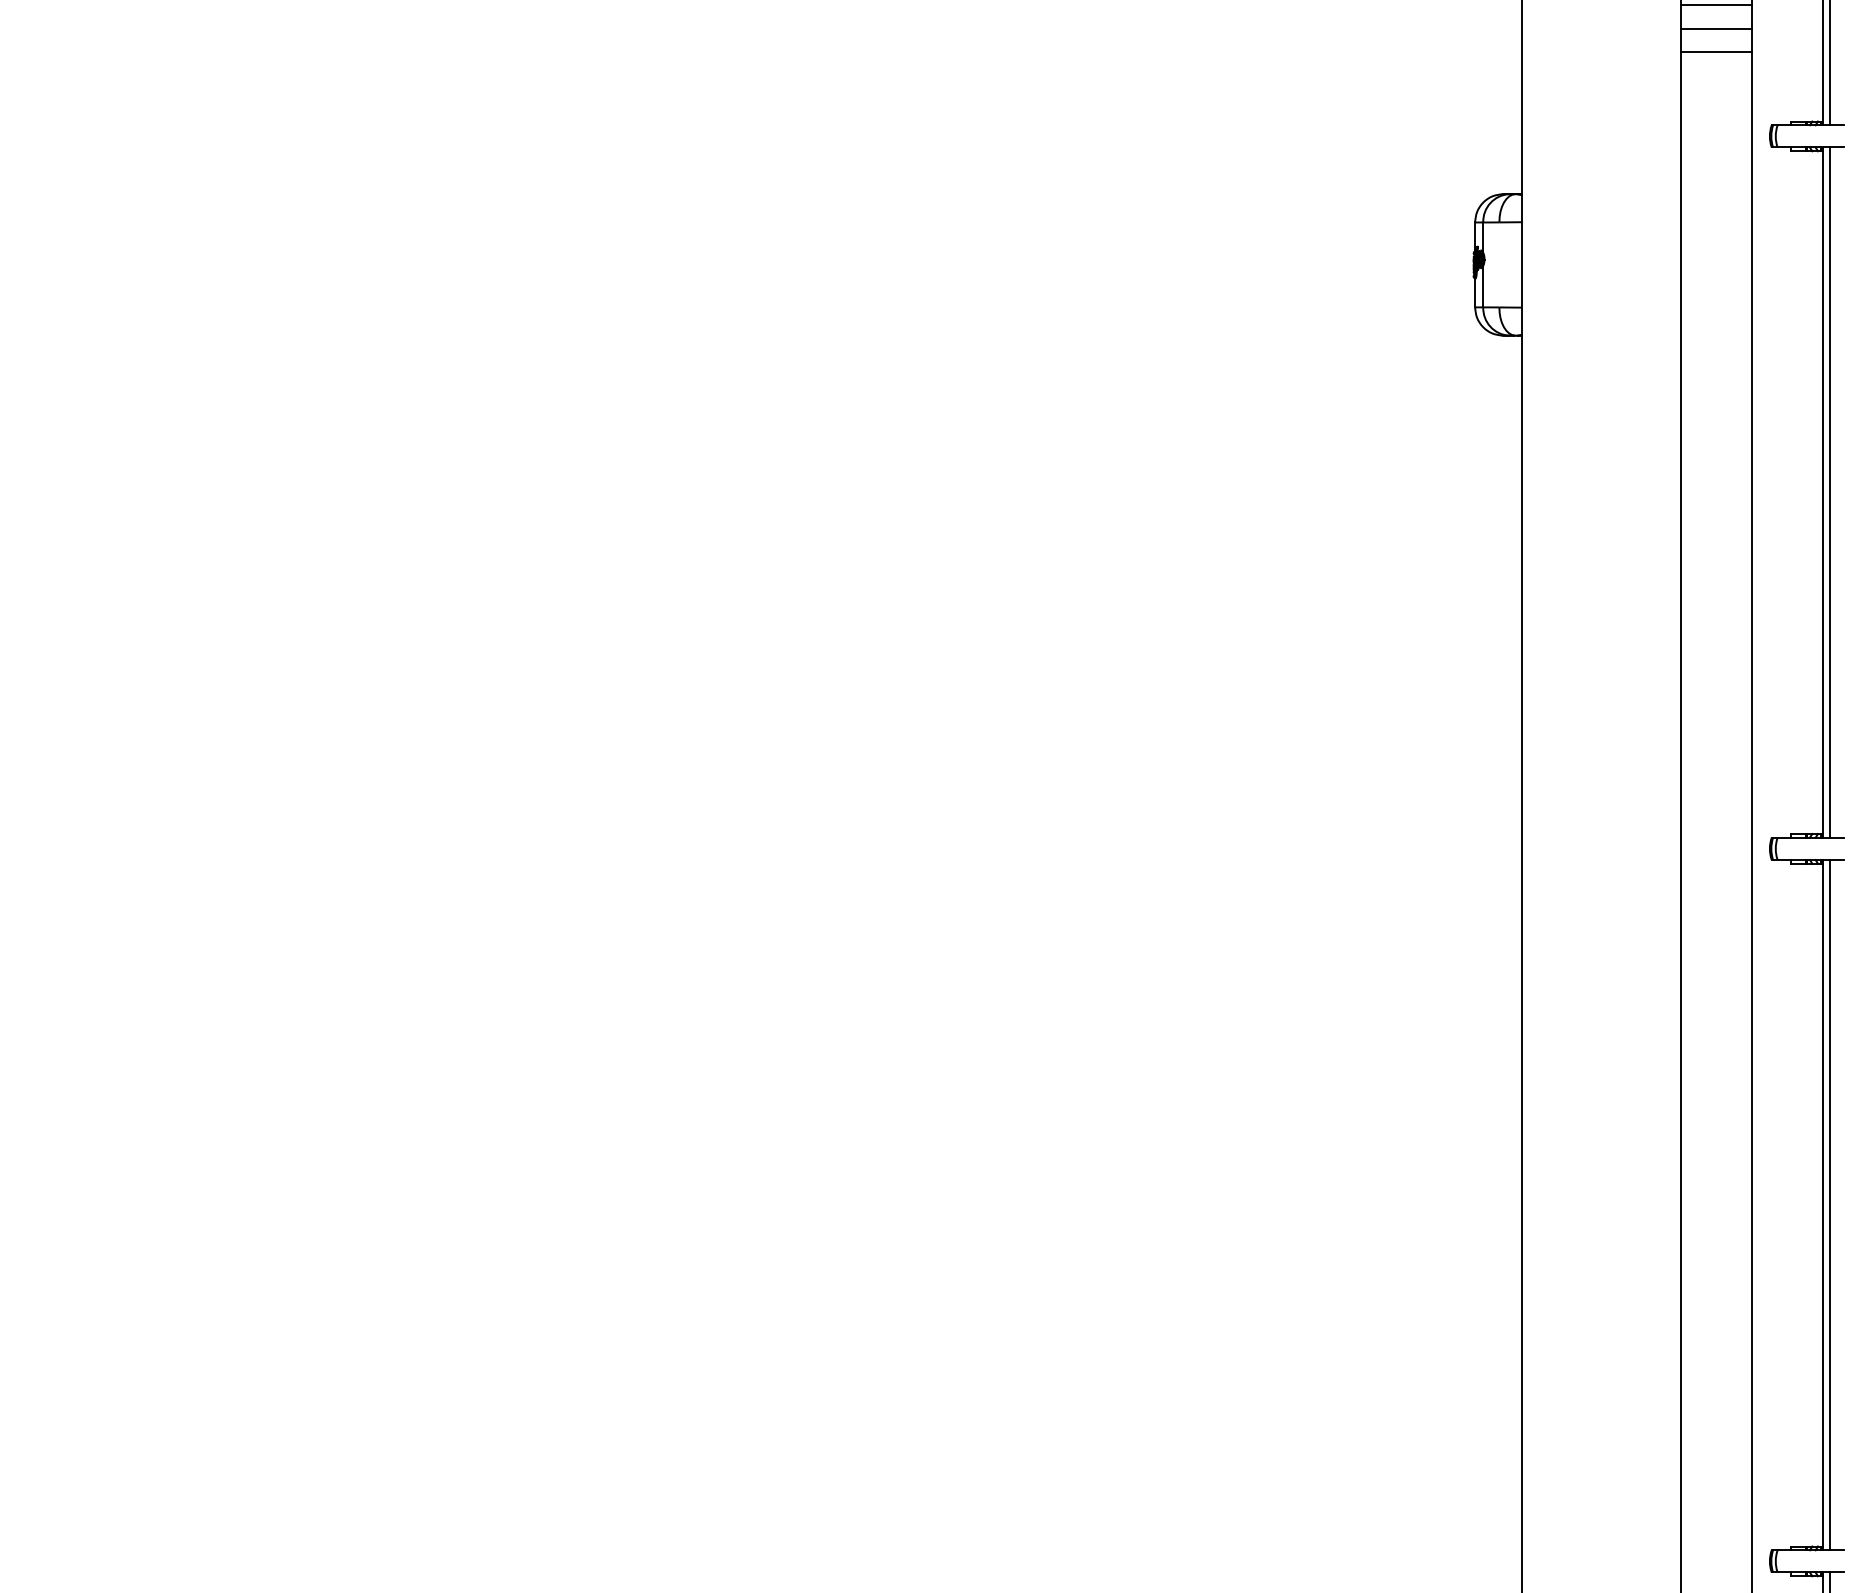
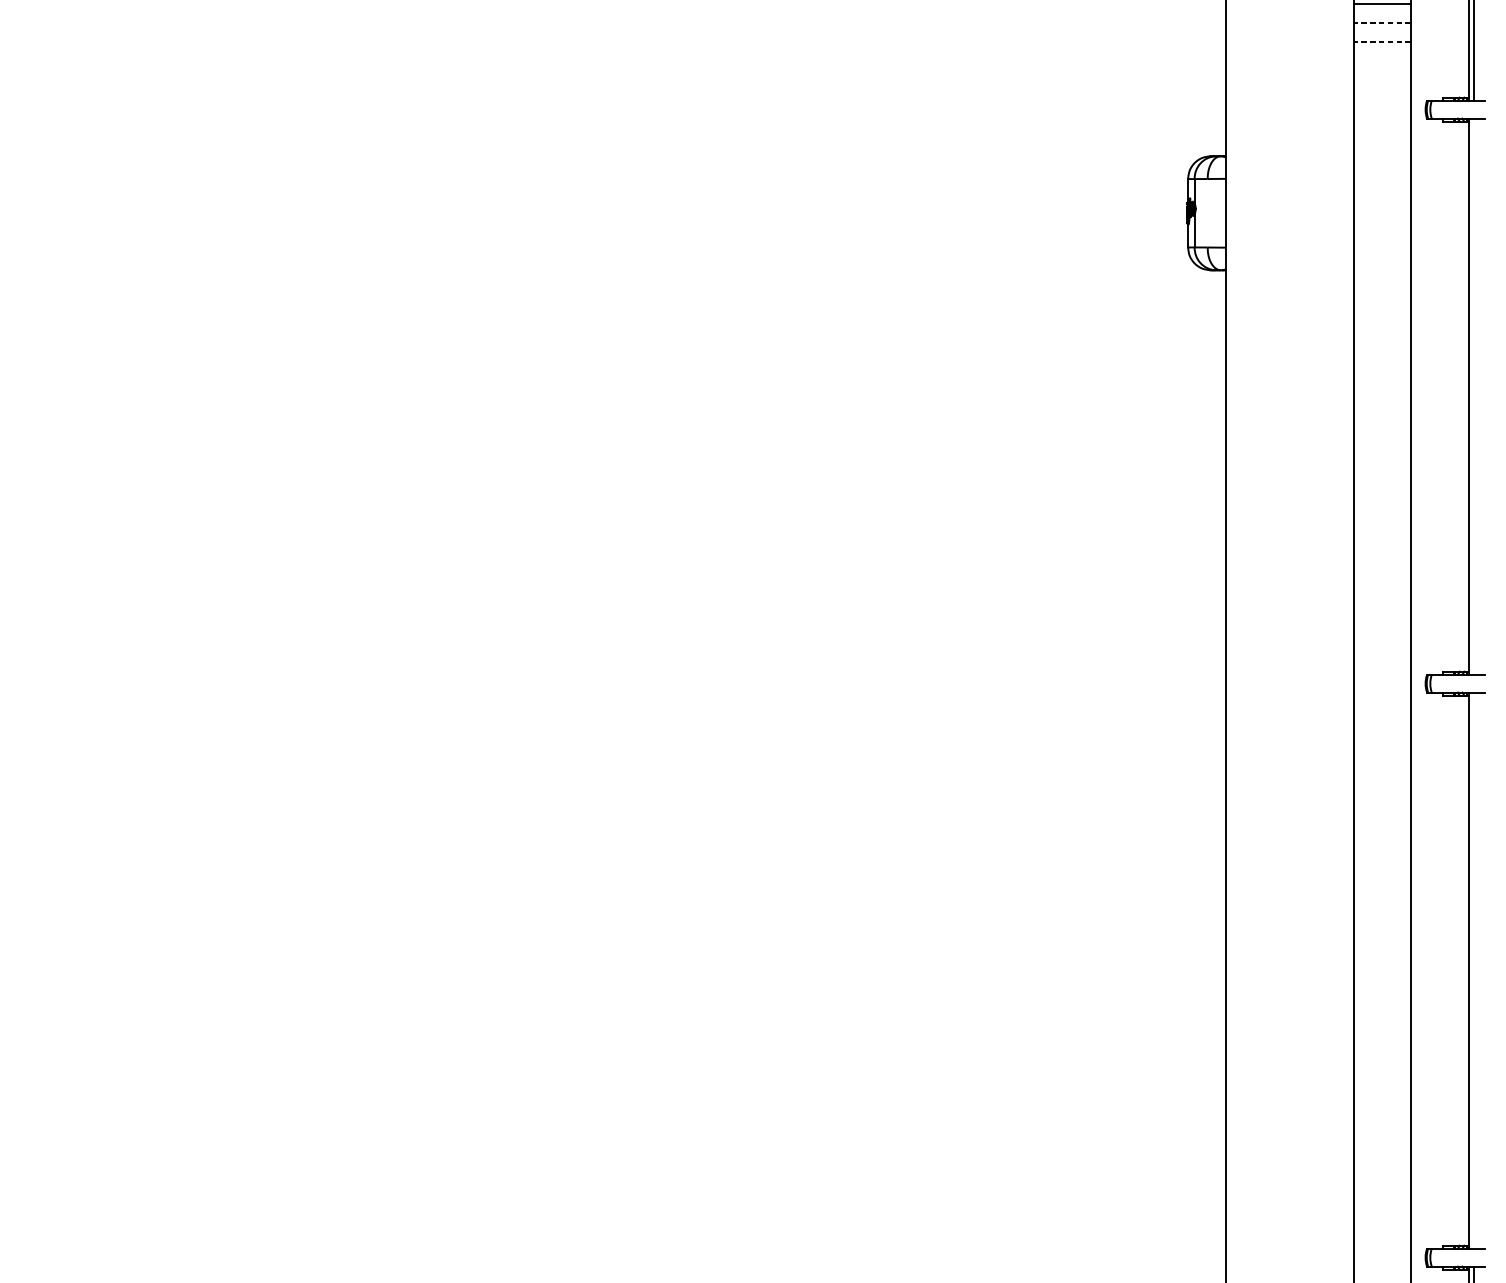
line: (1715, 28) -> (1381, 22), solid -> dashed
line: (1715, 52) -> (1381, 42), solid -> dashed
line: (1830, 492) -> (1474, 396), removed
line: (1830, 1204) -> (1474, 970), removed

